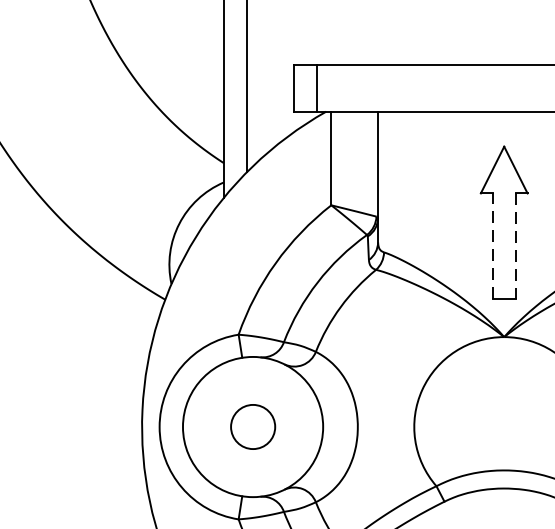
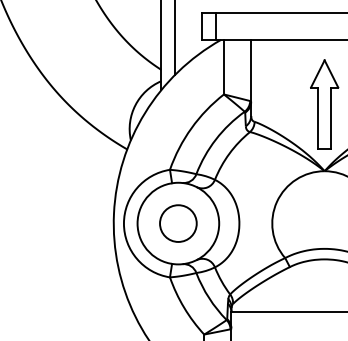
line: (491, 246) -> (317, 118), dashed -> solid
line: (516, 246) -> (331, 118), dashed -> solid
circle: (253, 426) -> (178, 223), size x1.43

